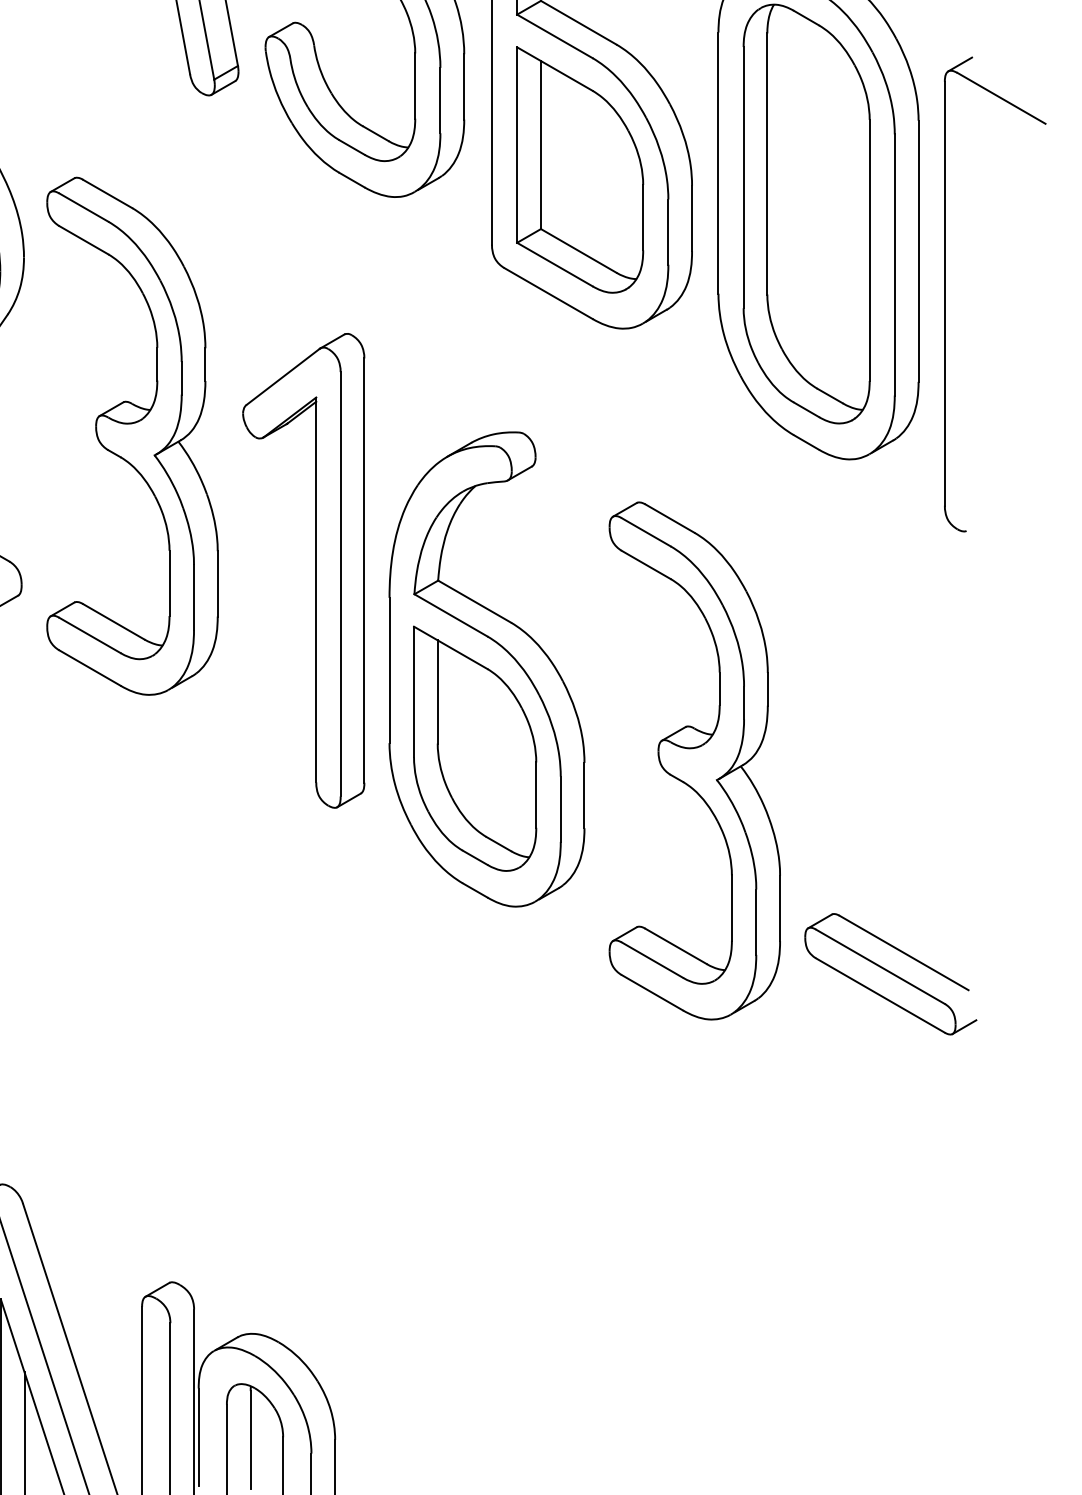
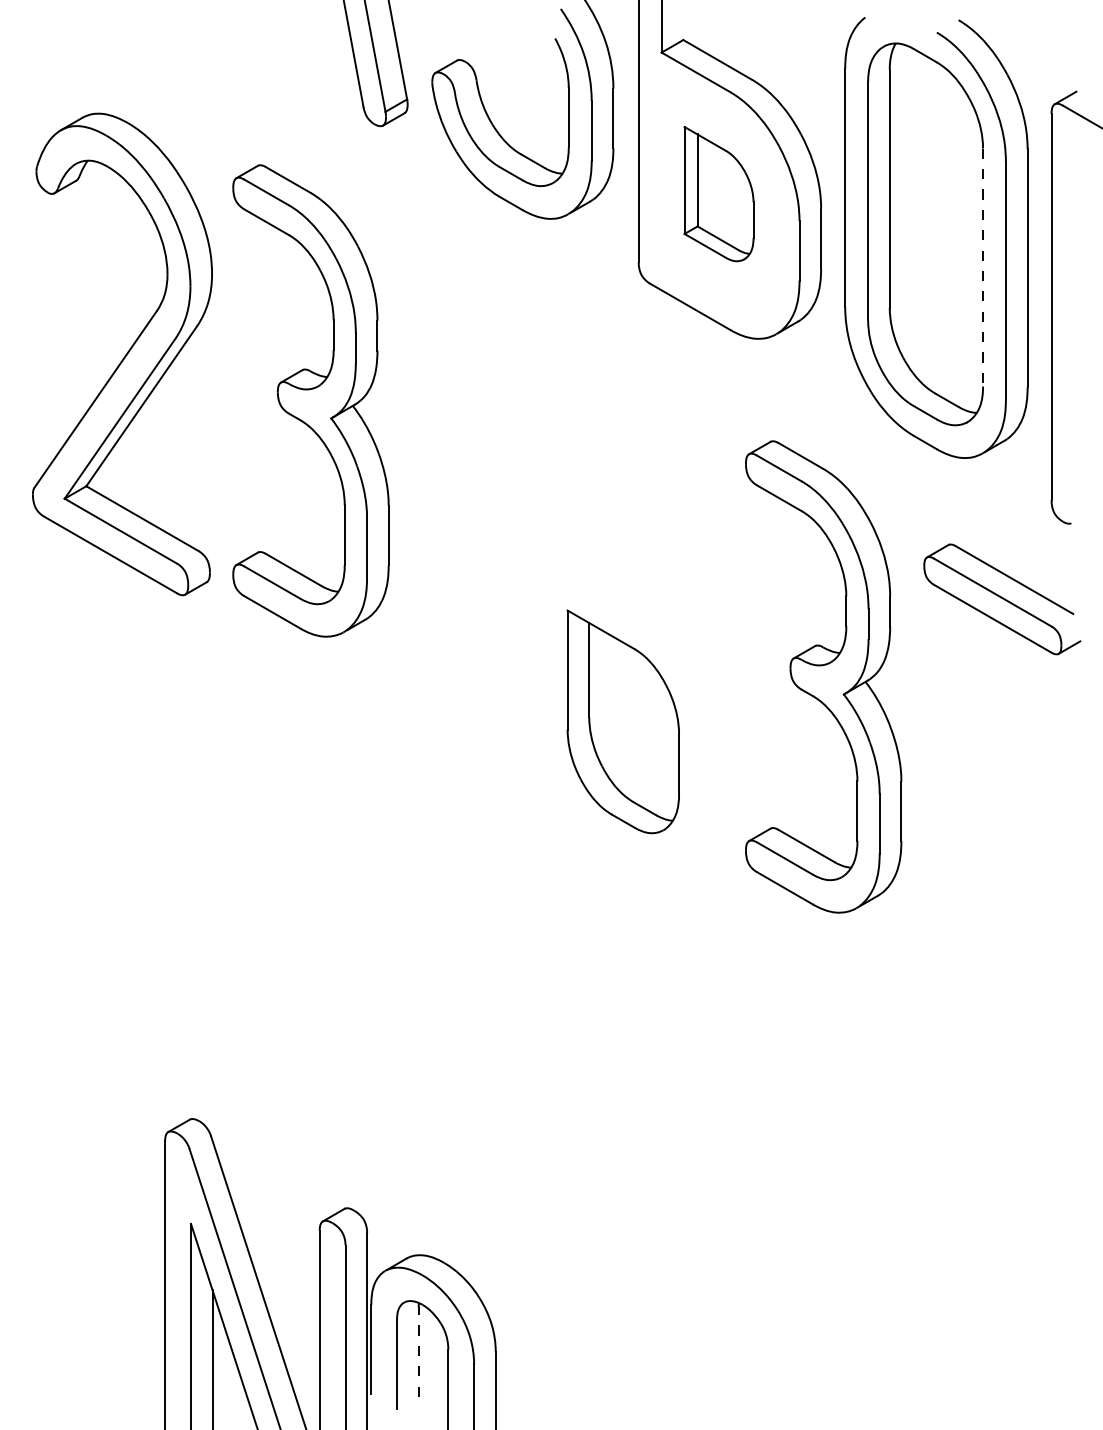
part: (579, 169) -> (718, 193), size x0.6
line: (870, 250) -> (983, 267), solid -> dashed
part: (131, 435) -> (310, 400), moved
part: (316, 570) -> (478, 559), removed
part: (486, 669) -> (633, 649), removed
part: (694, 760) -> (823, 676), moved
part: (891, 974) -> (1002, 599), moved
line: (250, 1440) -> (418, 1352), solid -> dashed

